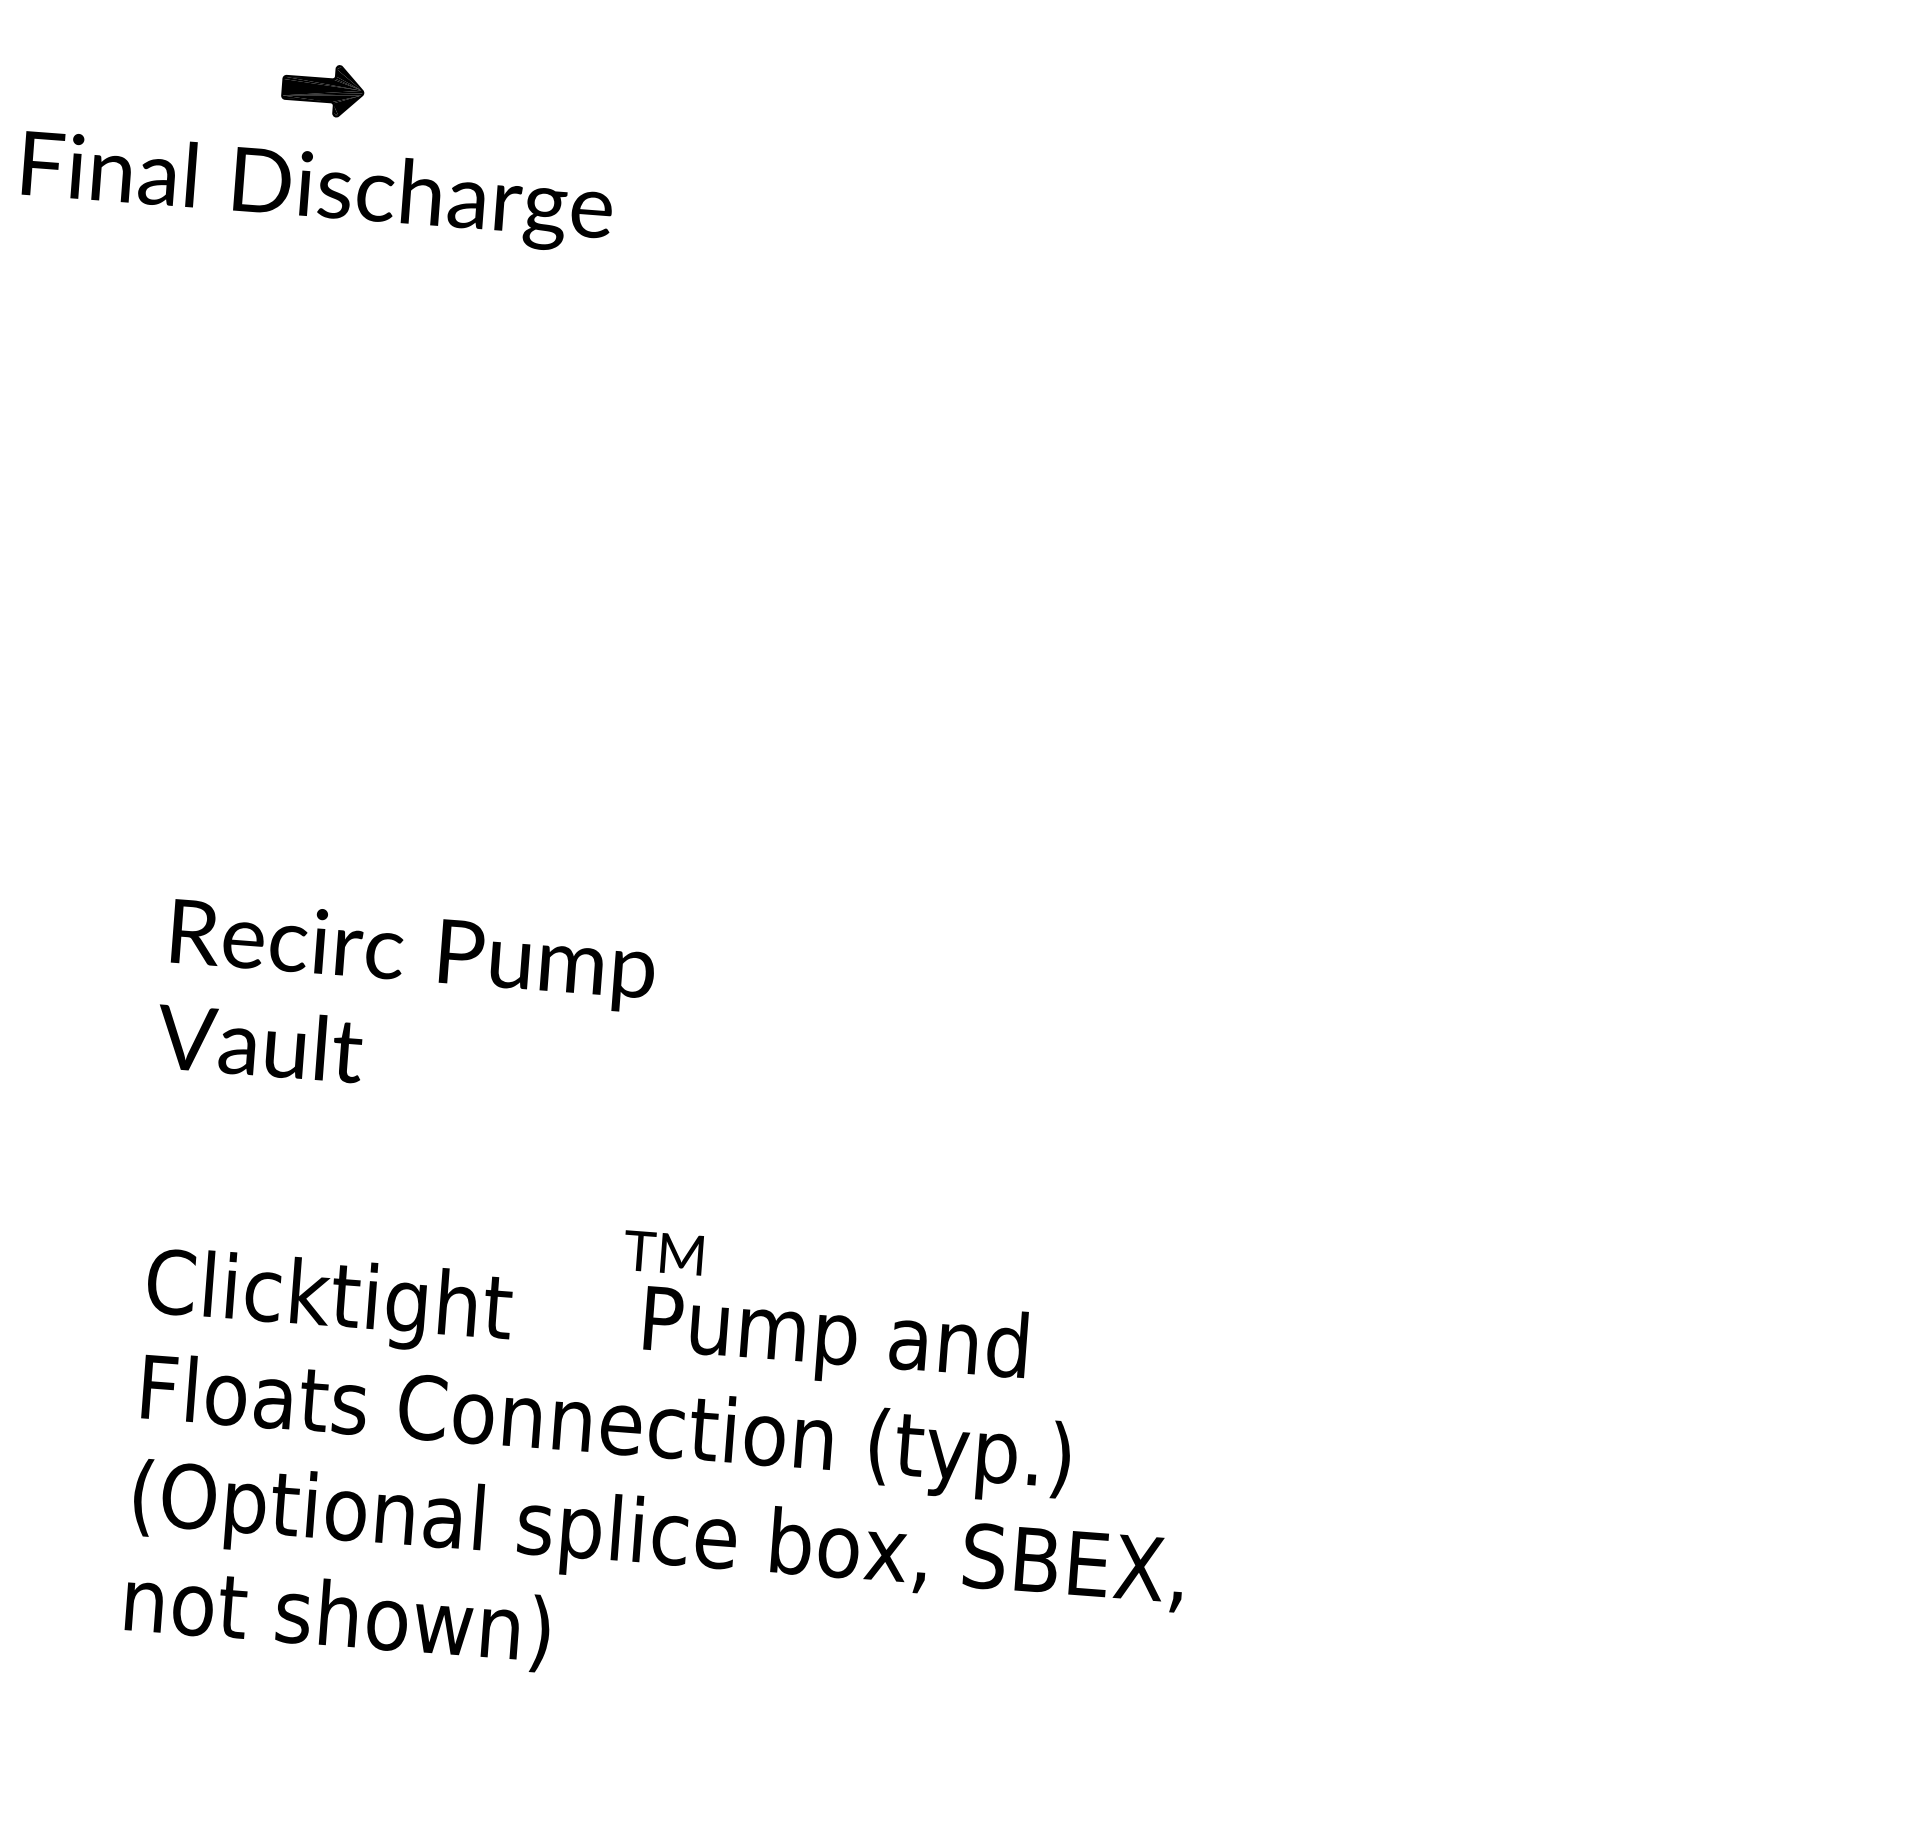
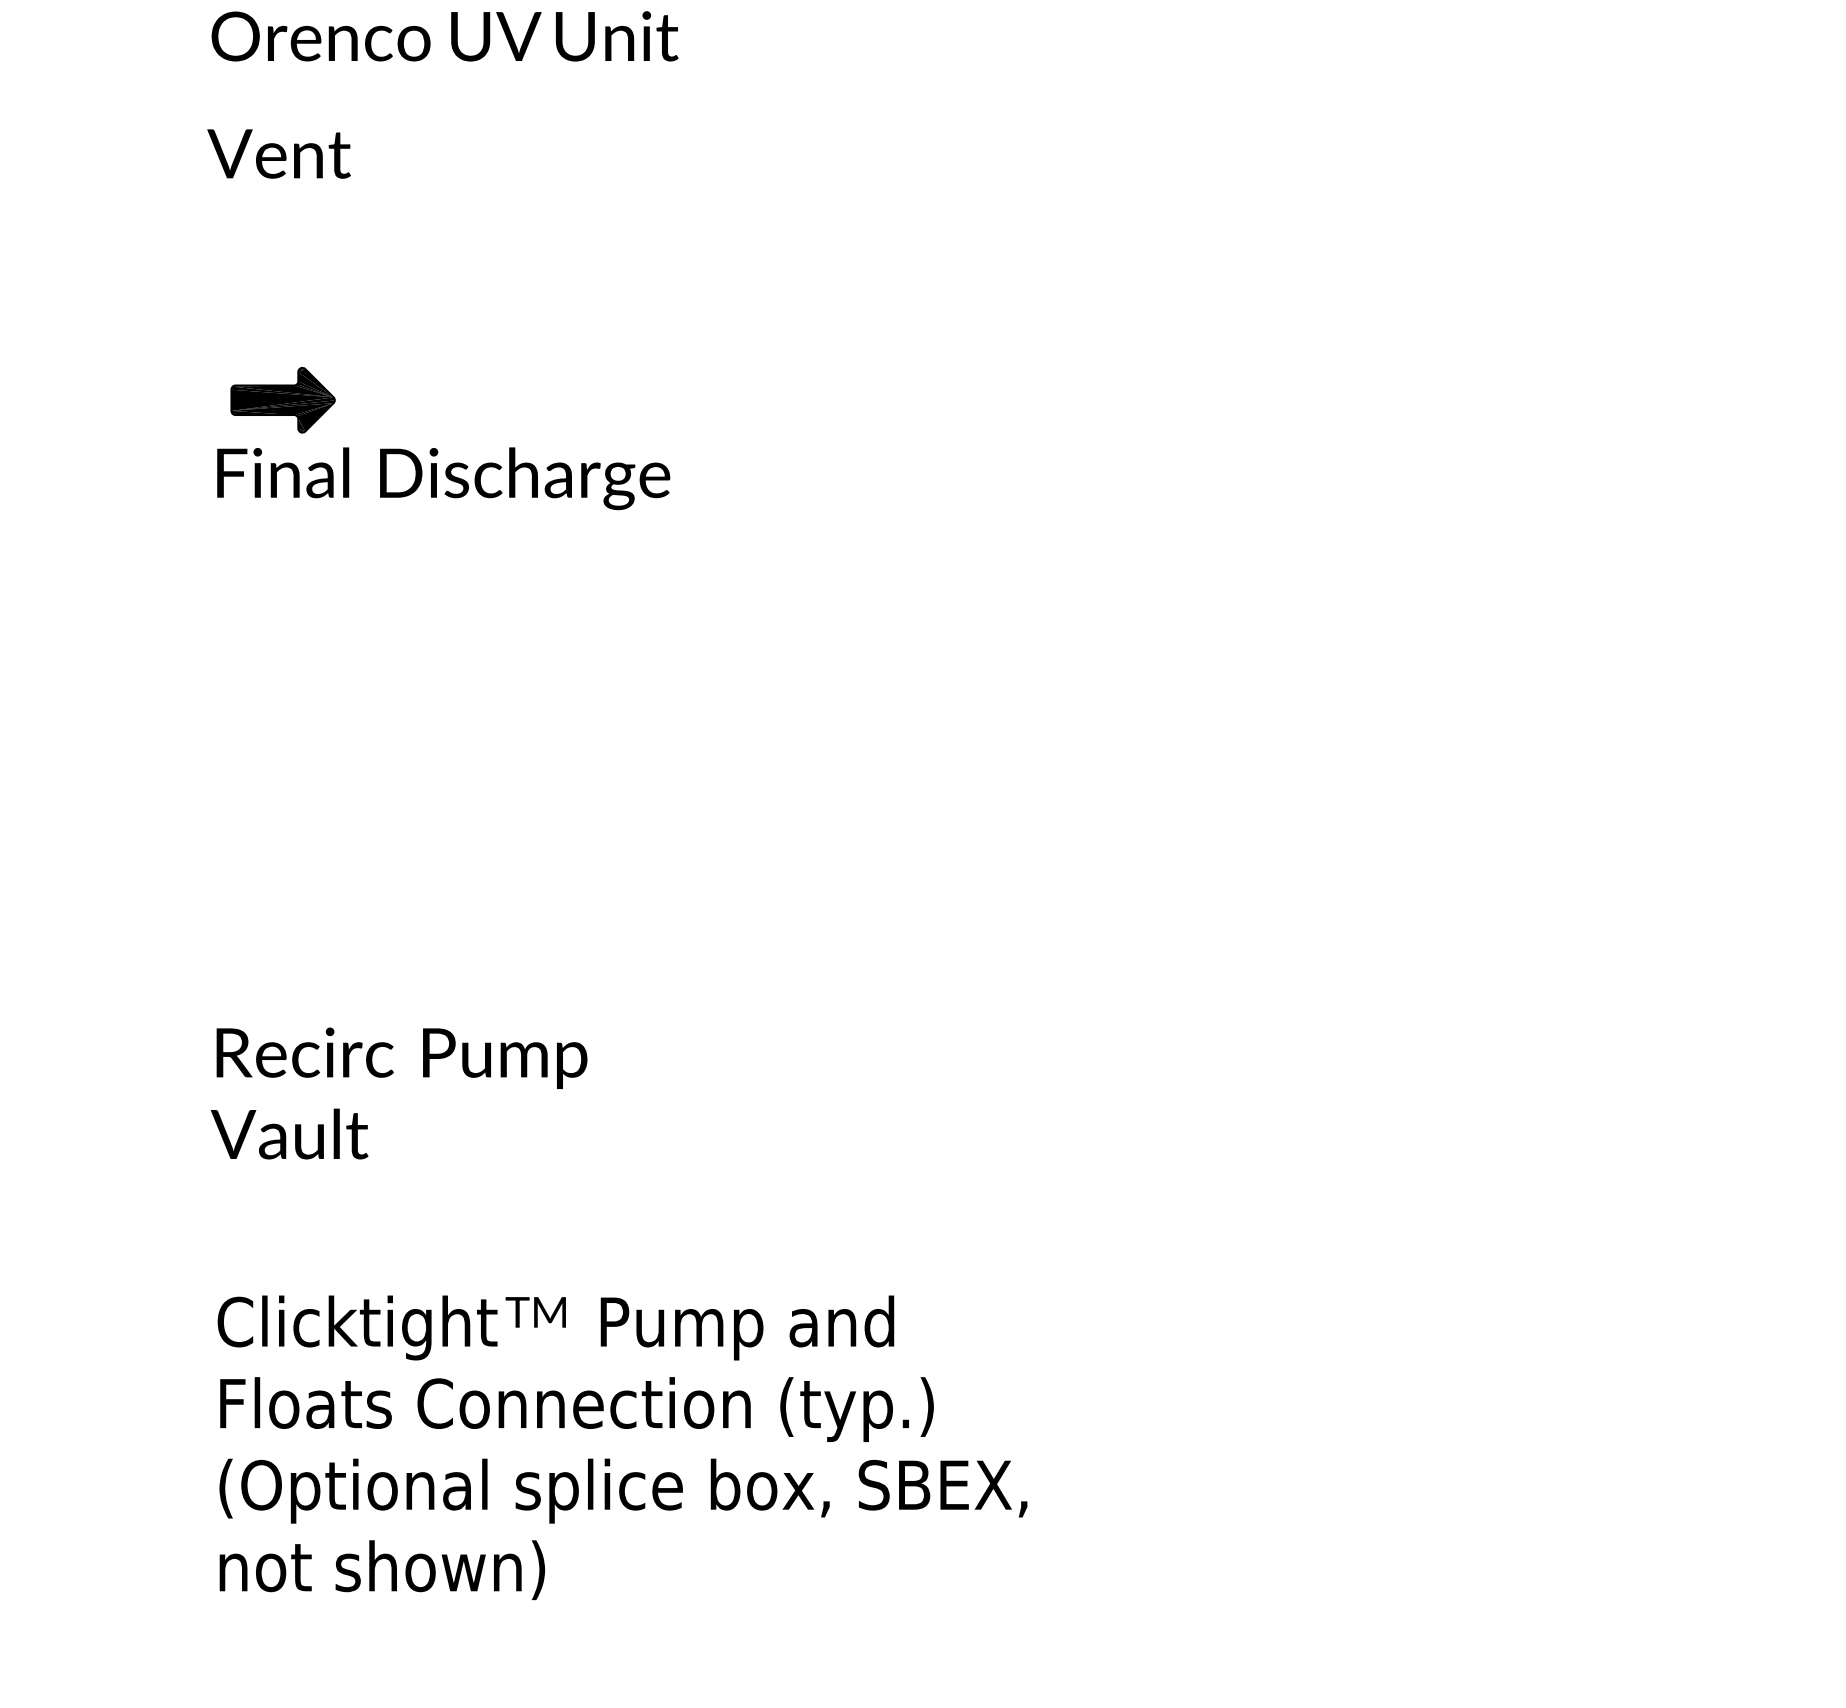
part: (322, 90) -> (282, 400), size x1.67
text: (317, 191) -> (443, 478), moved
text: (663, 1253) -> (535, 1312), moved

